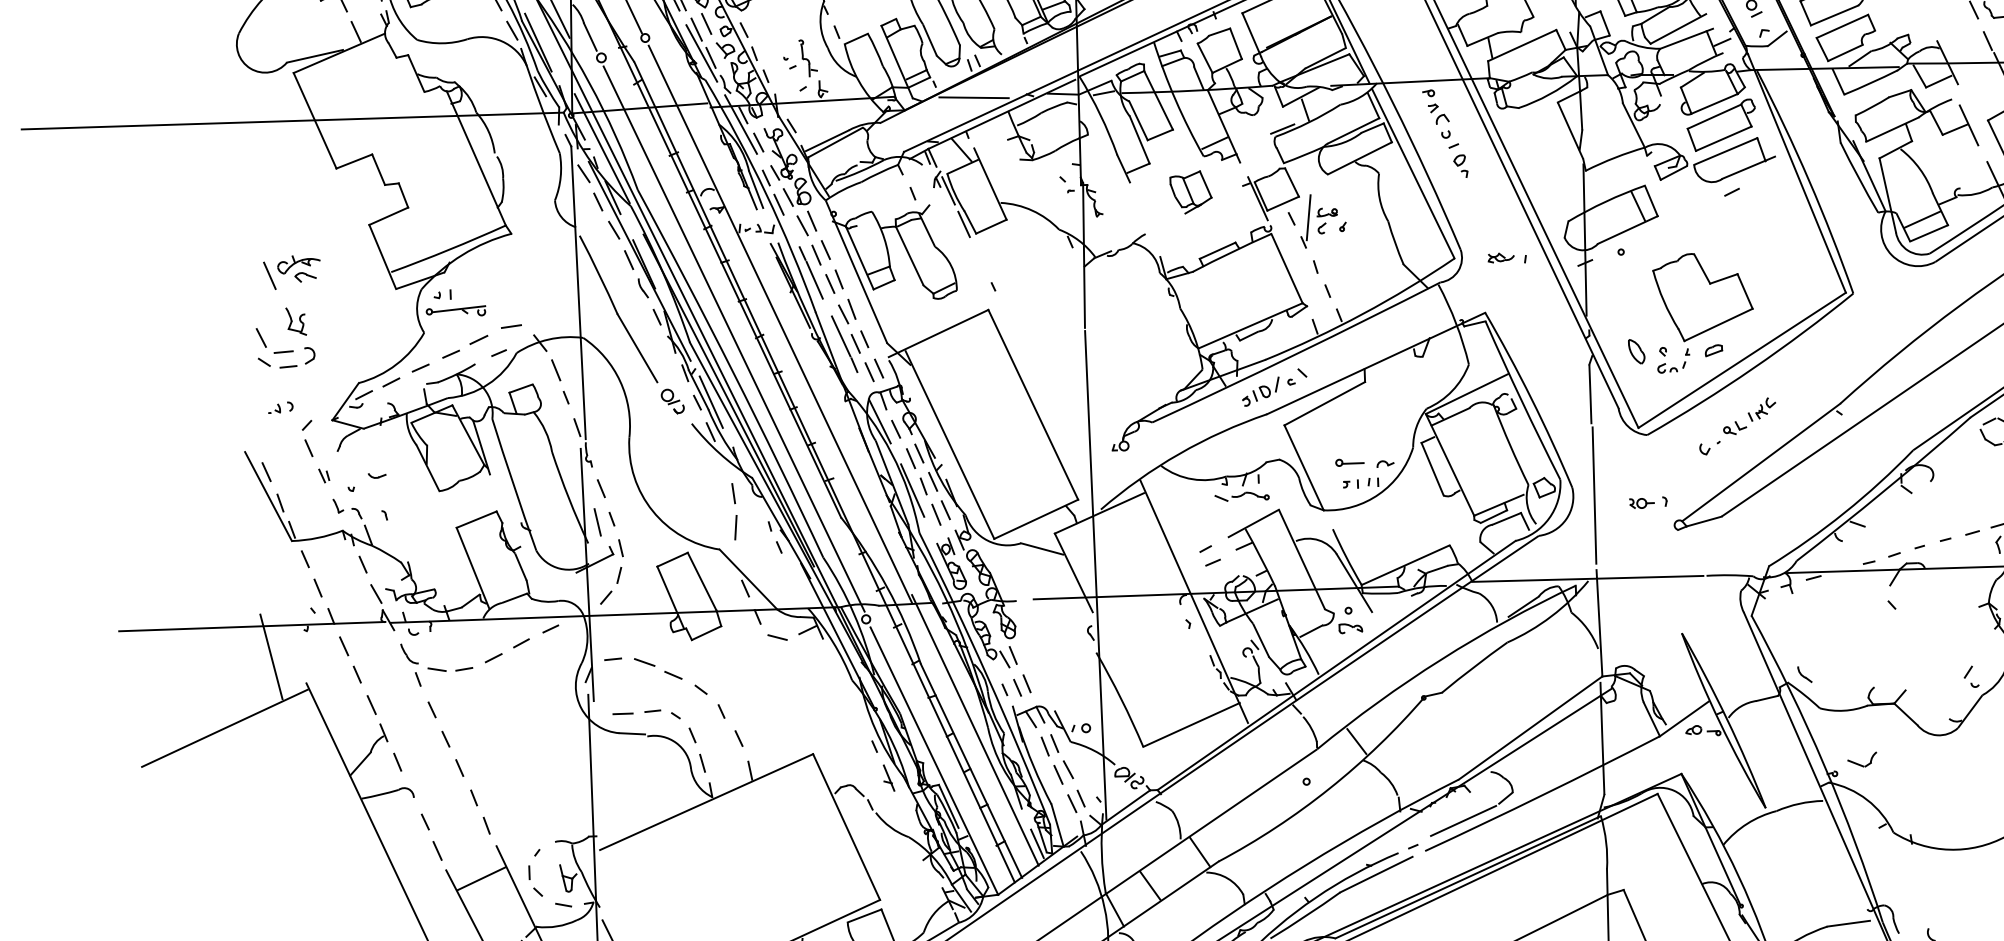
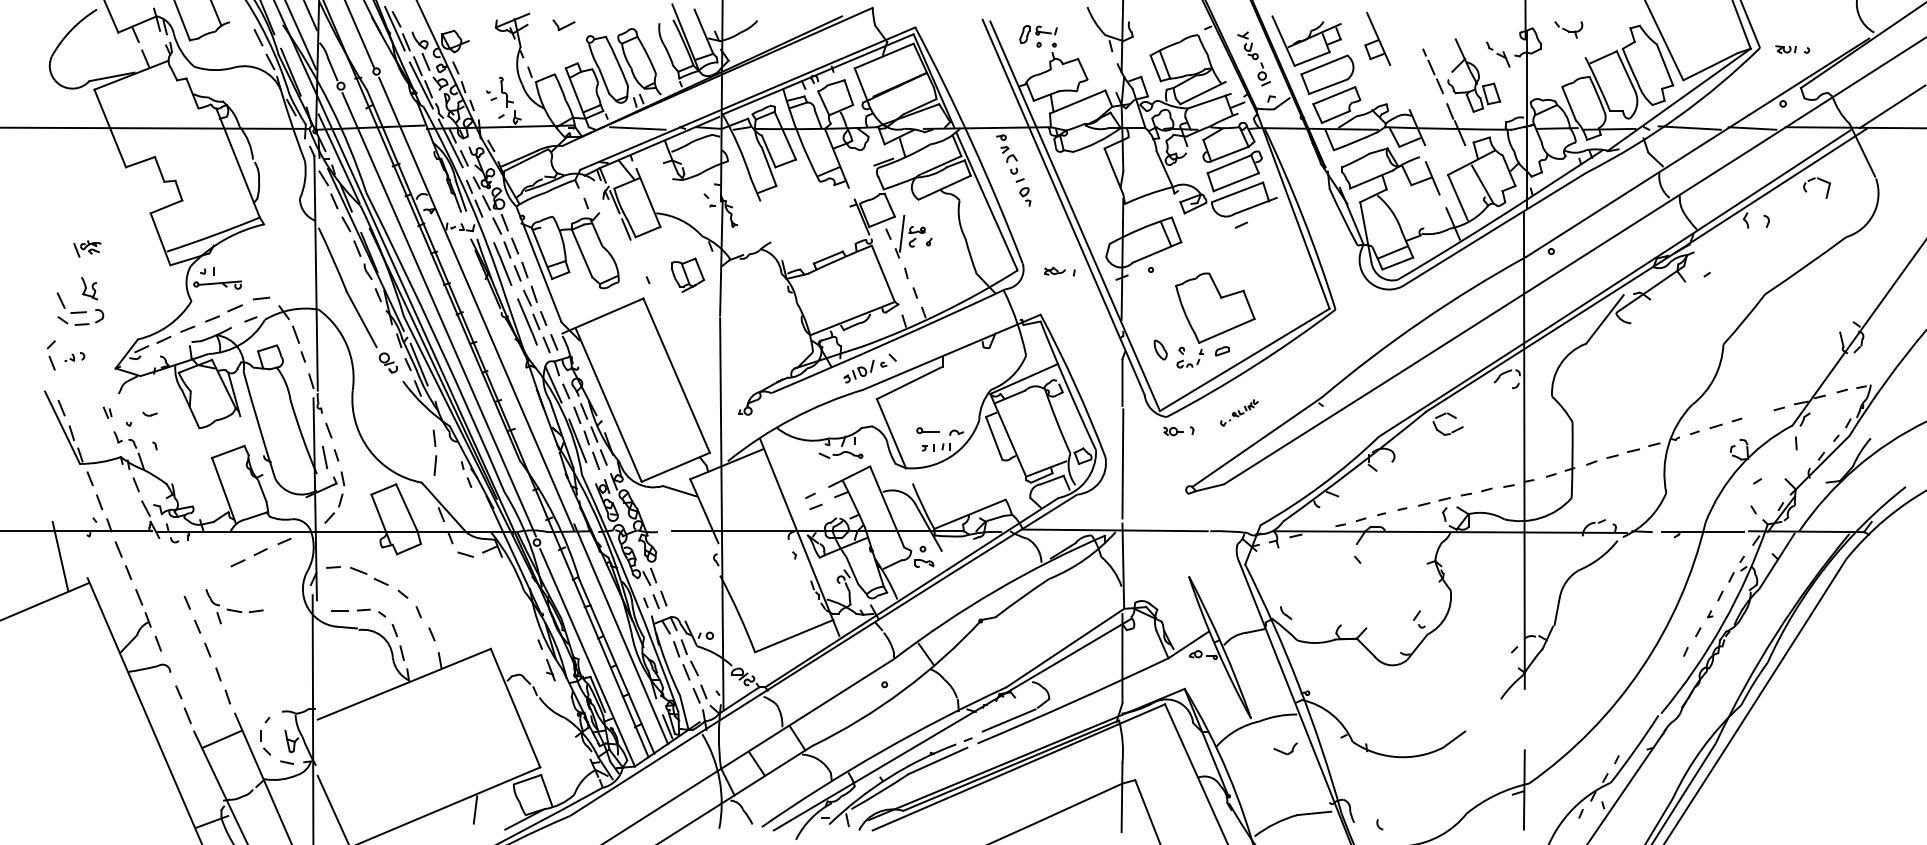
part: (1190, 191) -> (687, 274), moved
part: (291, 271) -> (87, 248), size x0.6
part: (1737, 426) -> (1239, 412), size x0.6
part: (306, 438) -> (50, 355), moved
part: (1648, 503) -> (1178, 431), moved
part: (436, 664) -> (234, 606), moved
part: (1862, 759) -> (1285, 748), moved

